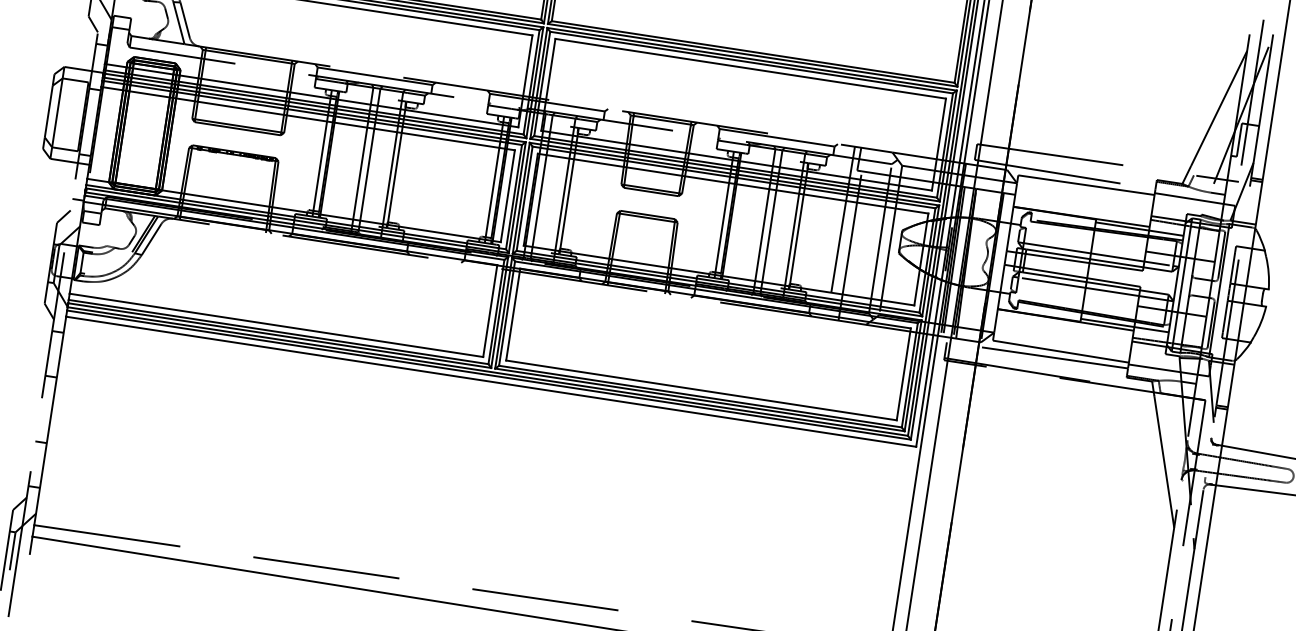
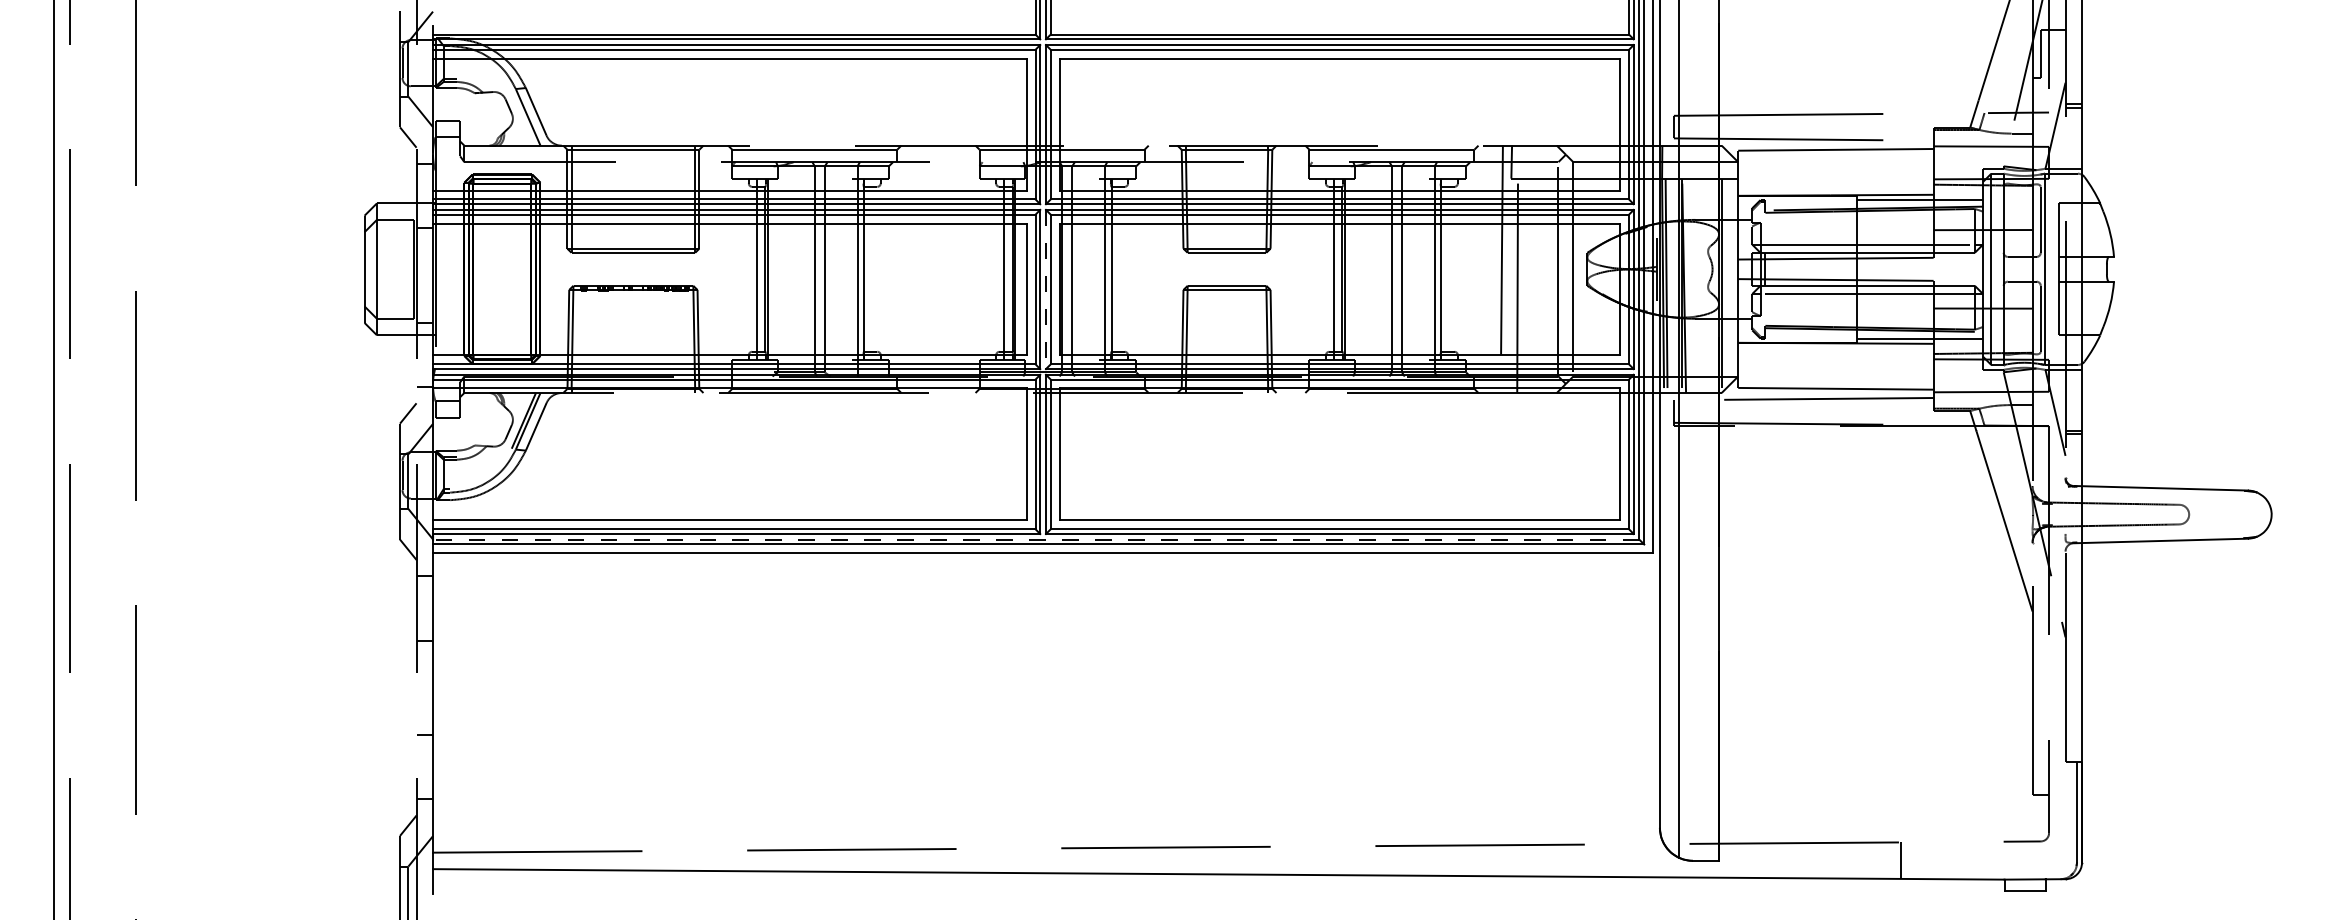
line: (520, 198) -> (1045, 289), solid -> dashed
line: (487, 371) -> (1035, 539), solid -> dashed

